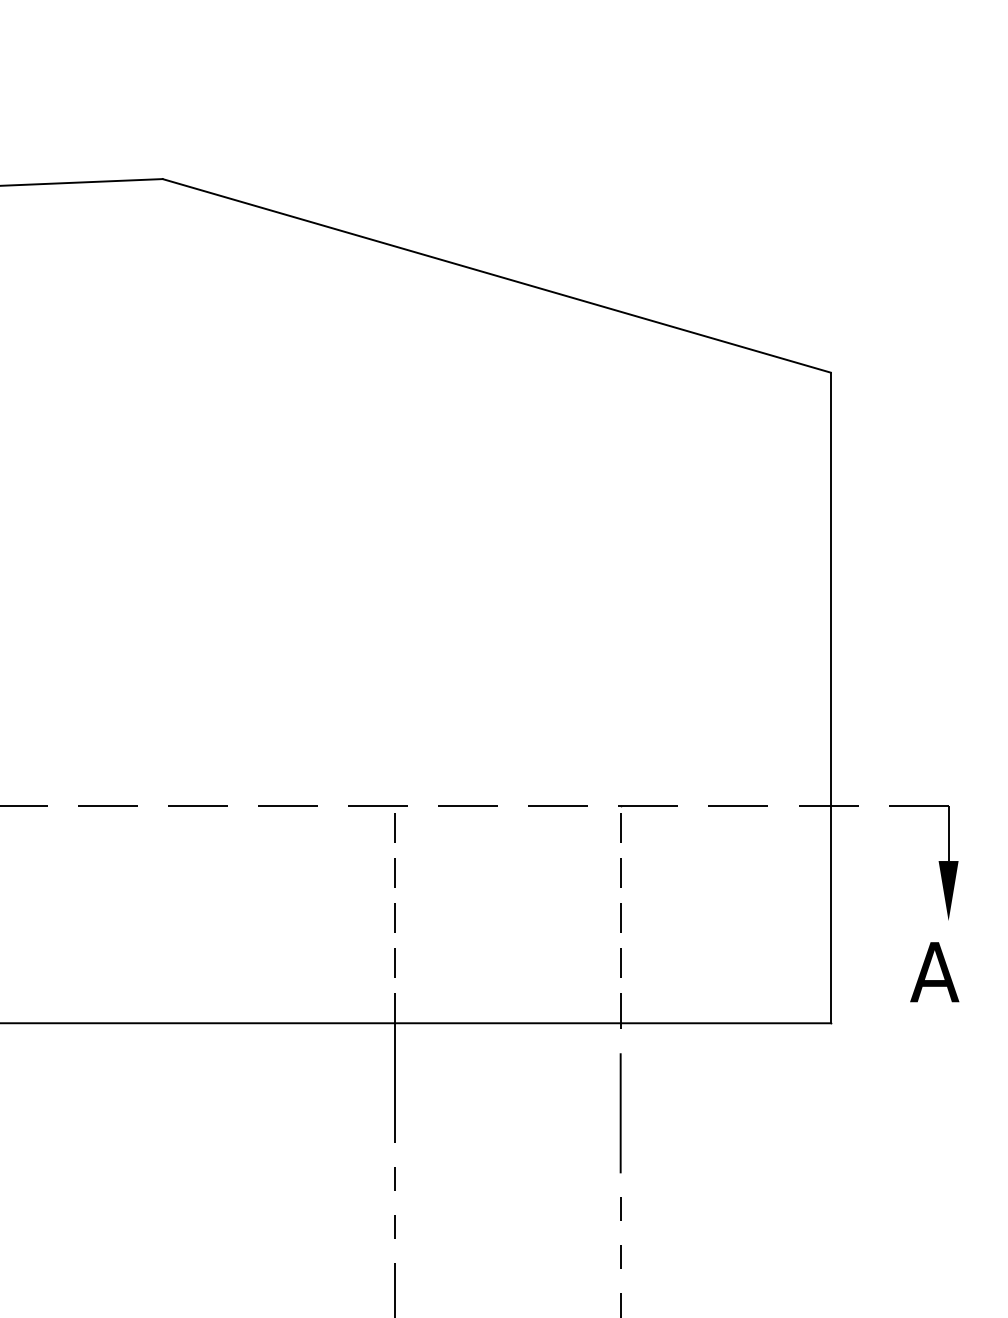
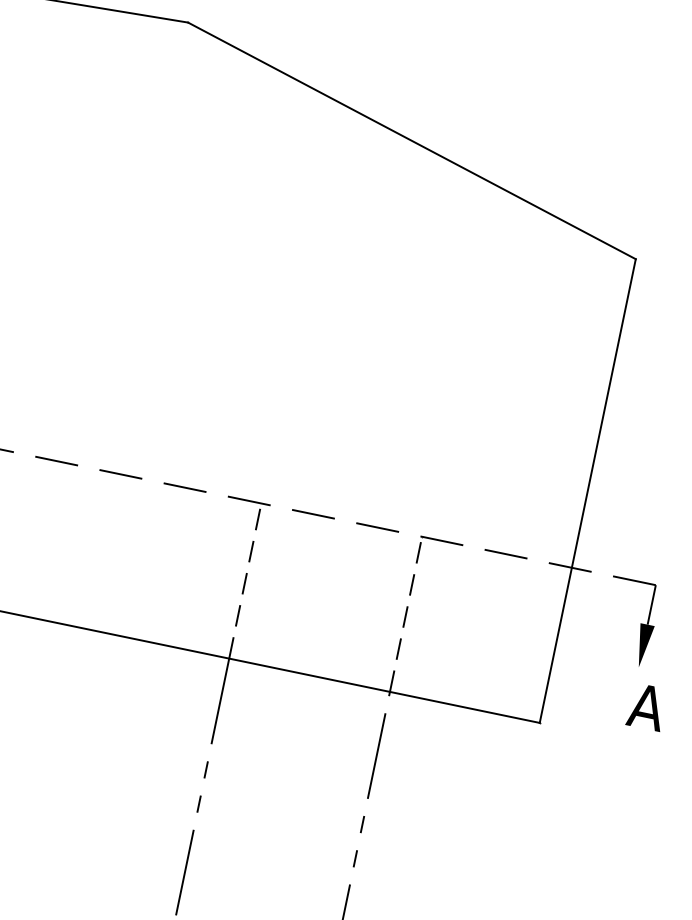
text: (934, 972) -> (646, 707), moved

